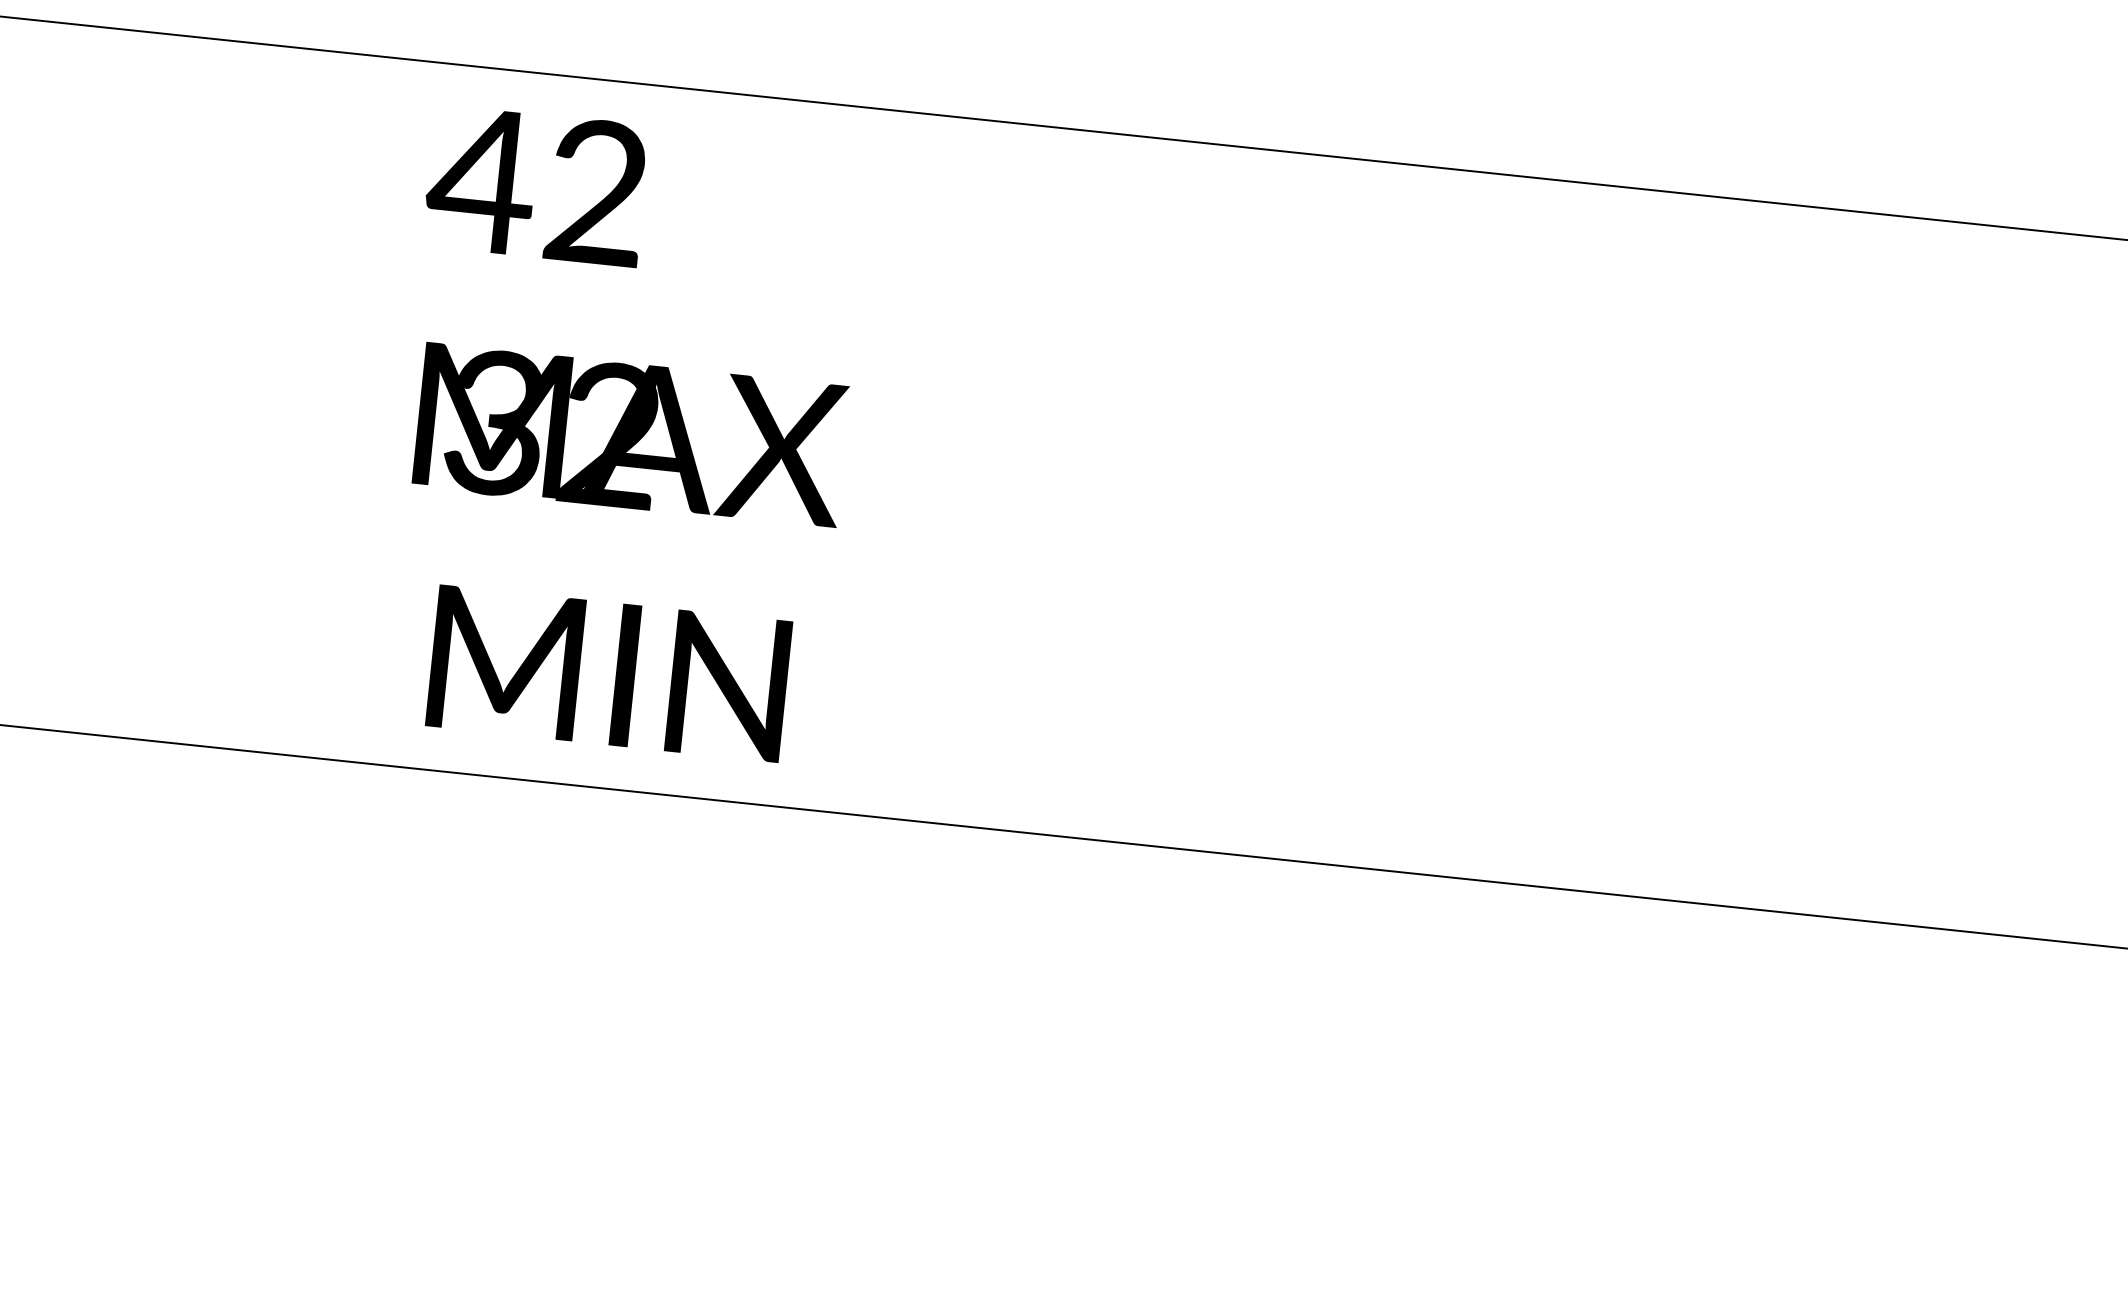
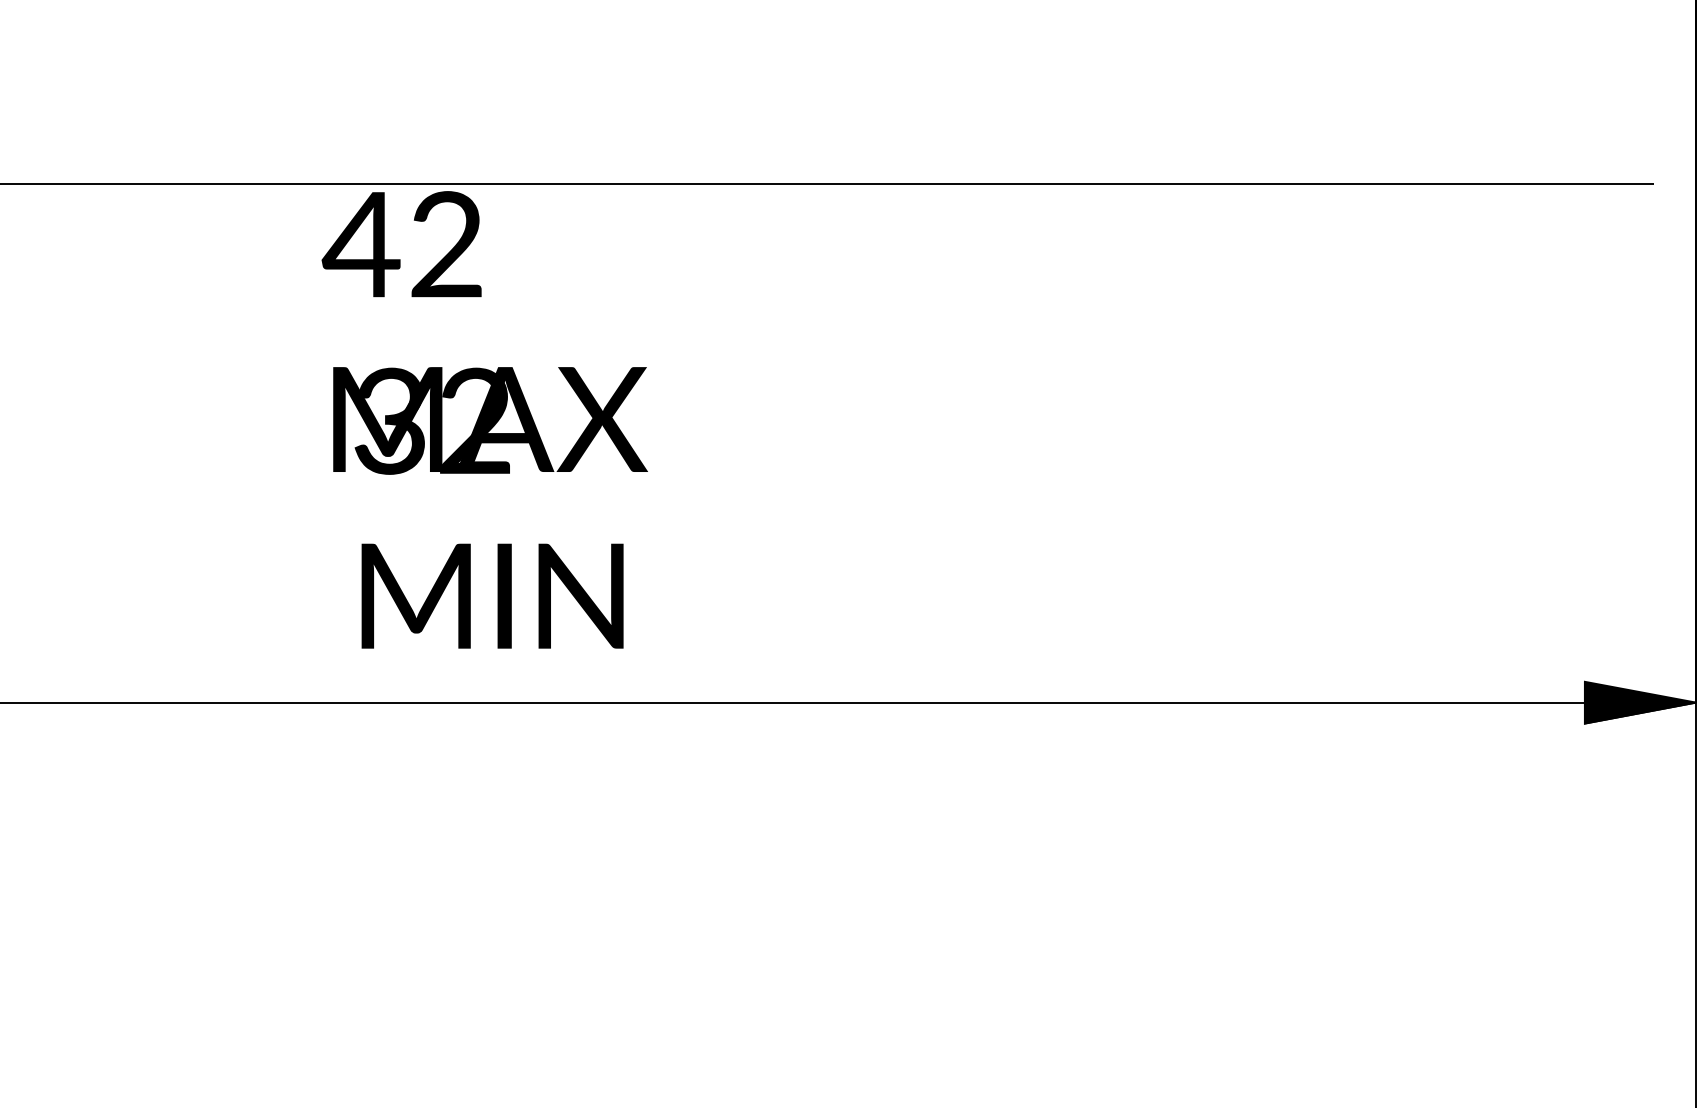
text: (623, 433) -> (484, 419), moved

